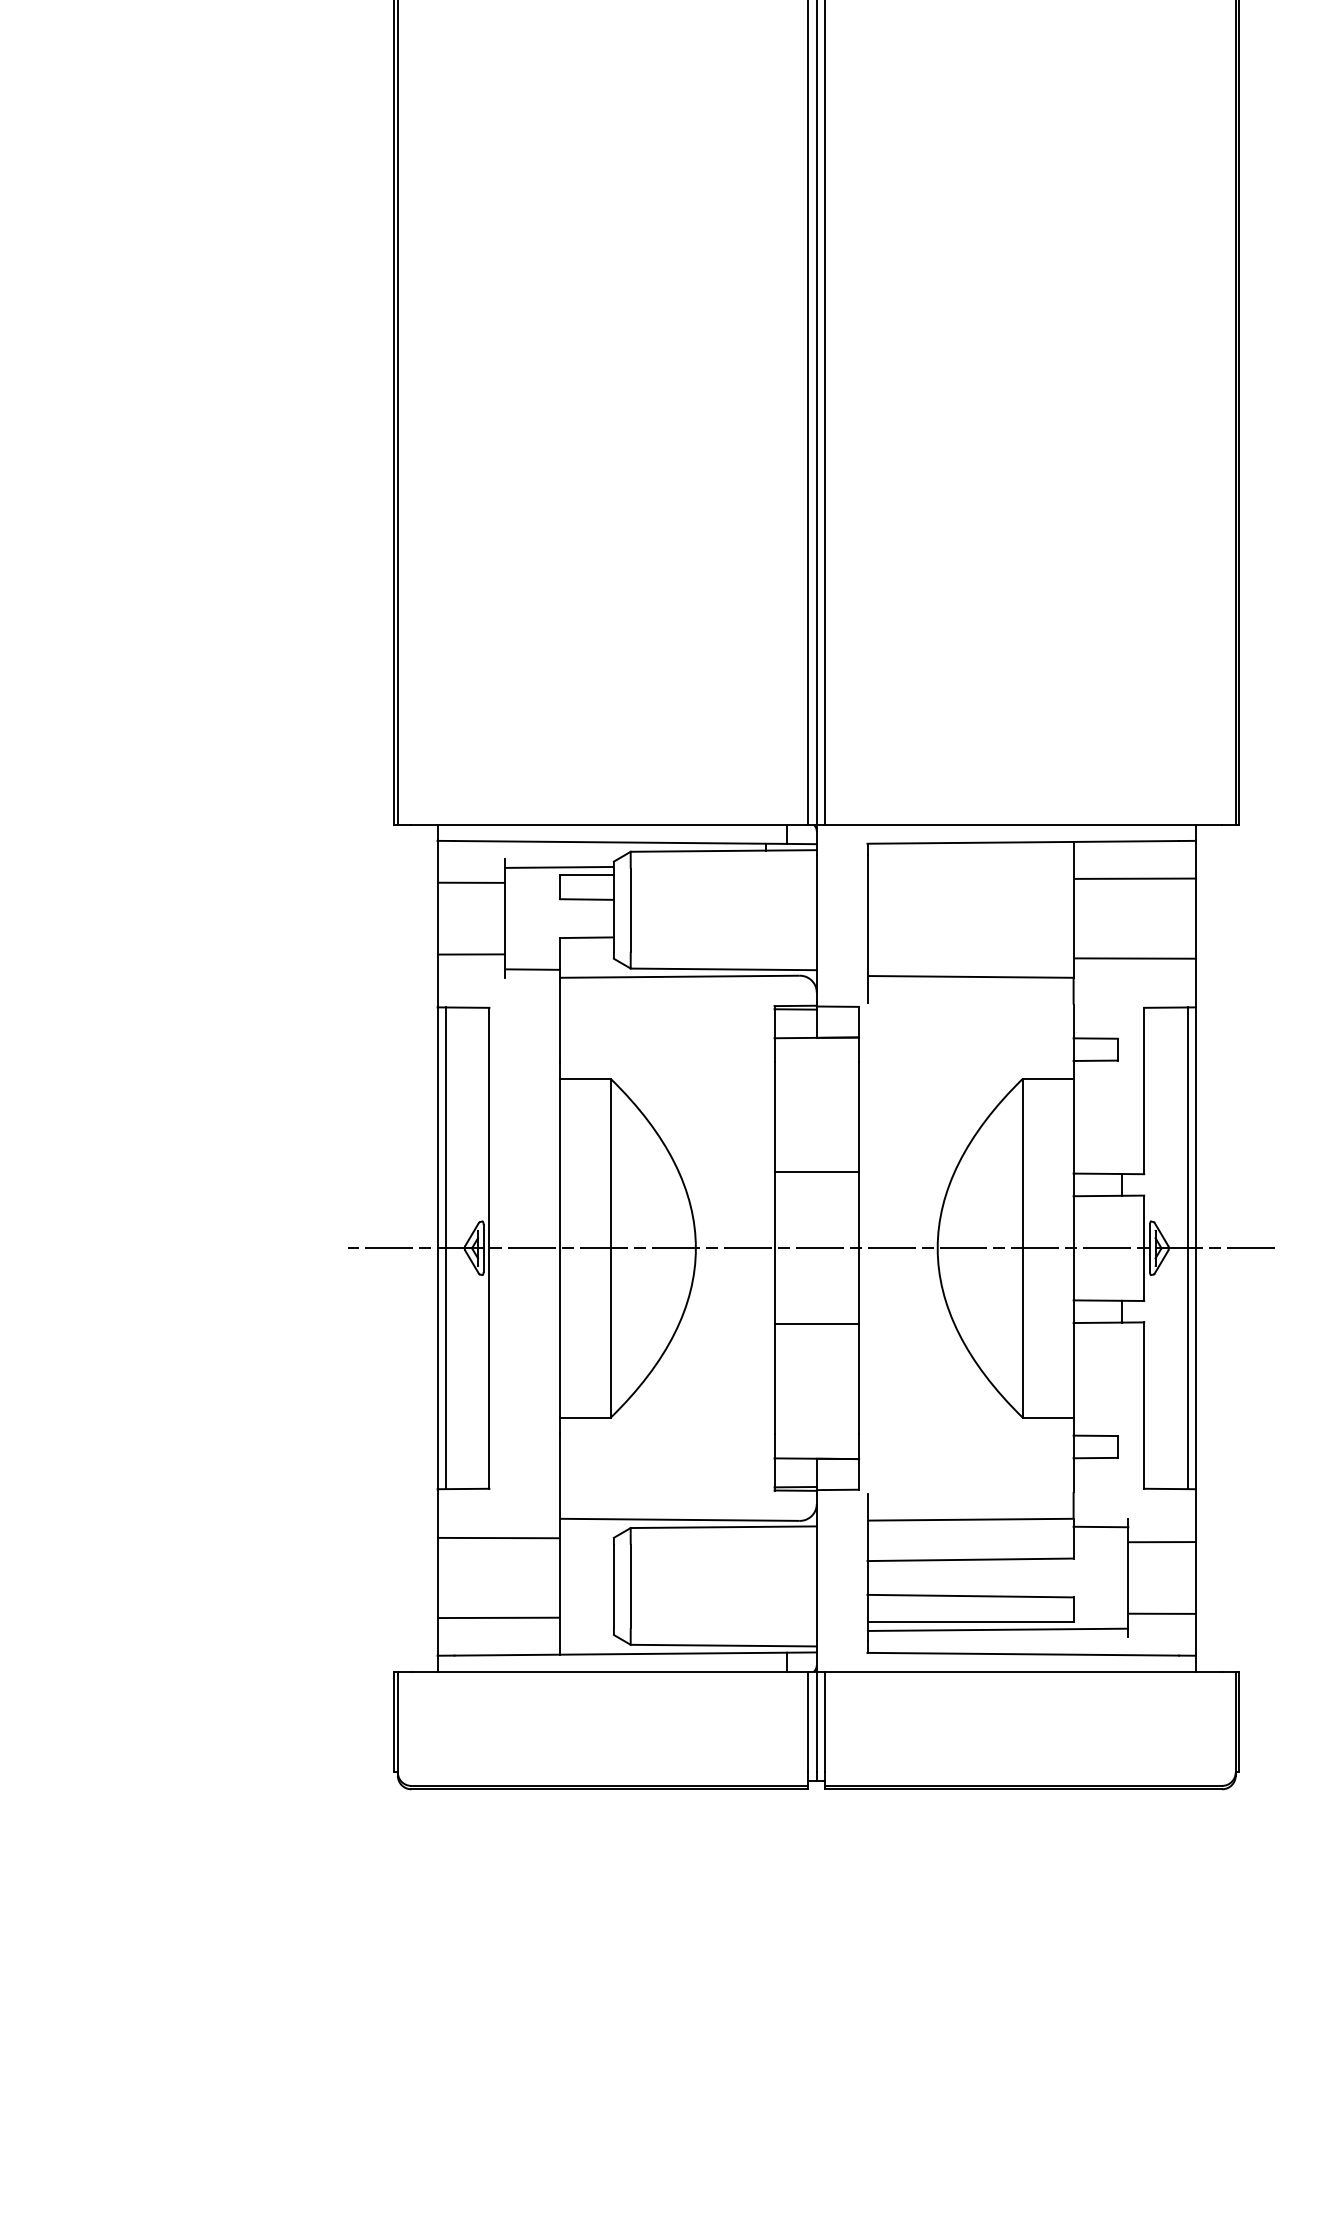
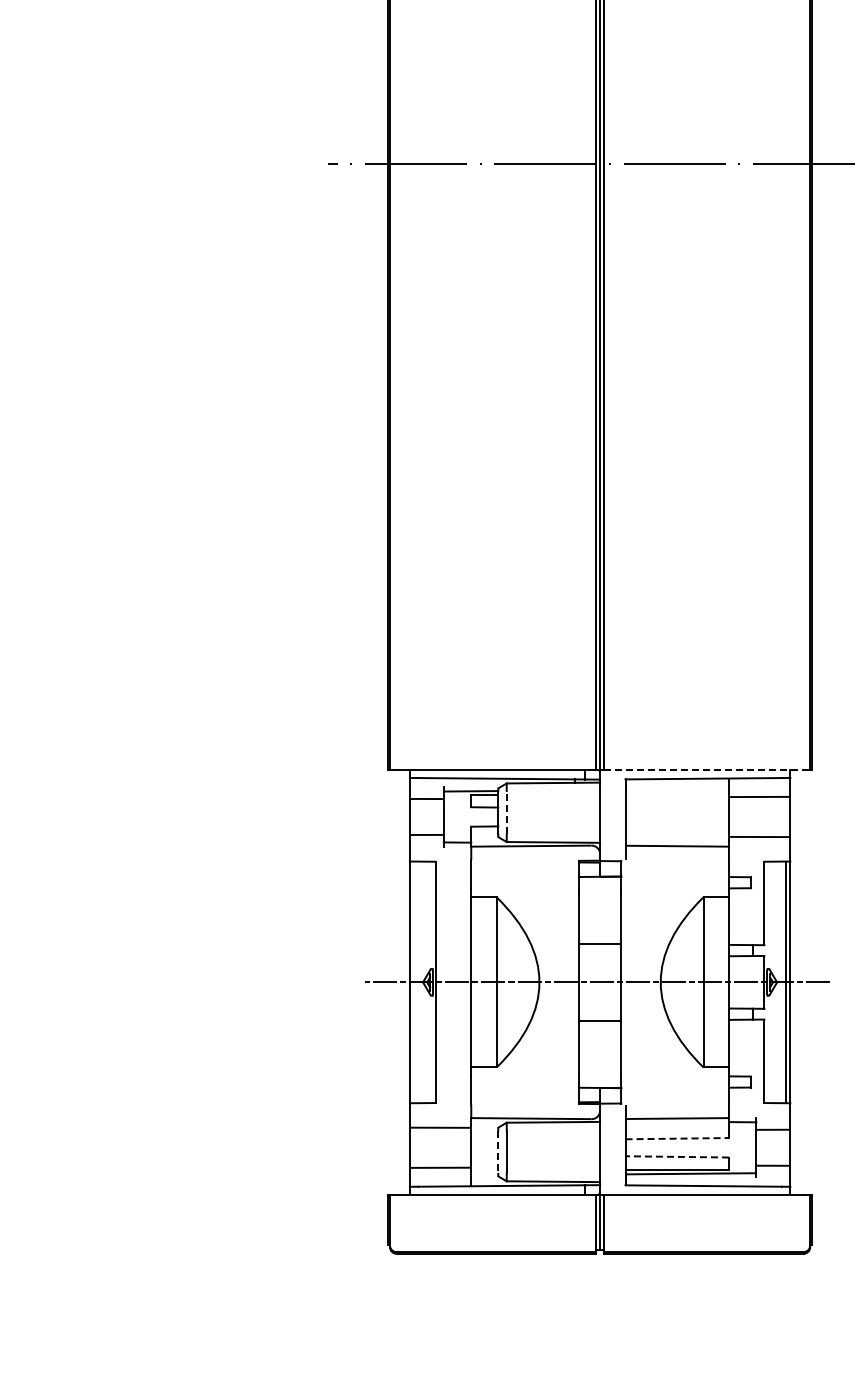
line: (1022, 823) -> (703, 769), solid -> dashed
line: (630, 909) -> (506, 812), solid -> dashed
line: (446, 1248) -> (414, 982), removed
line: (971, 1559) -> (677, 1138), solid -> dashed
line: (614, 1587) -> (498, 1152), solid -> dashed
line: (971, 1595) -> (677, 1156), solid -> dashed

